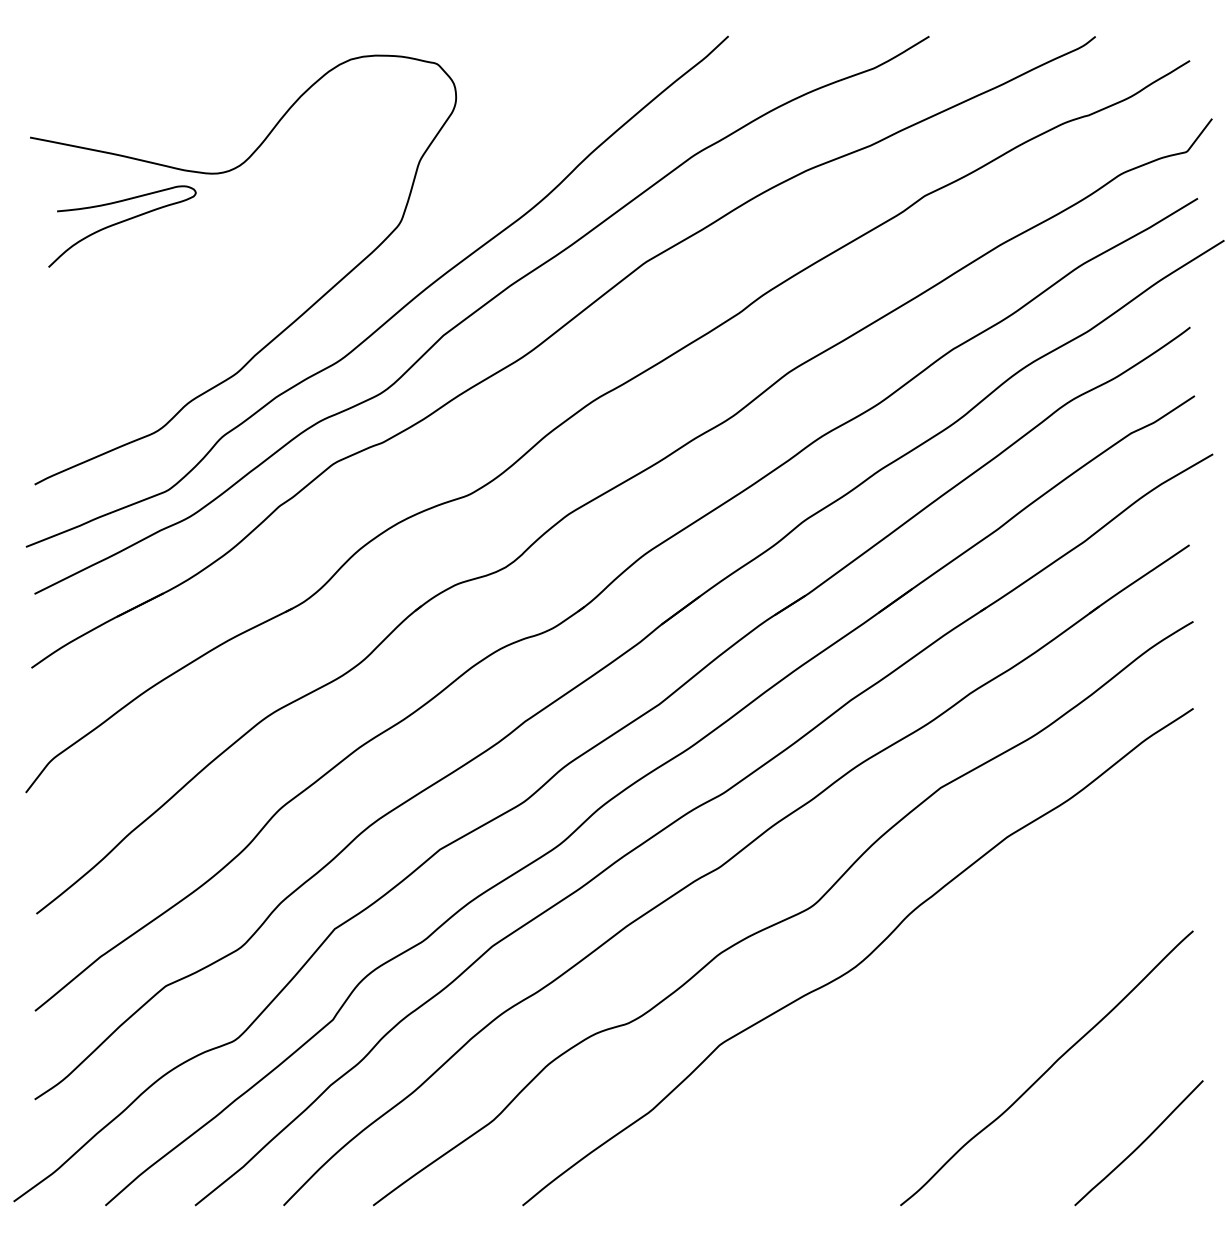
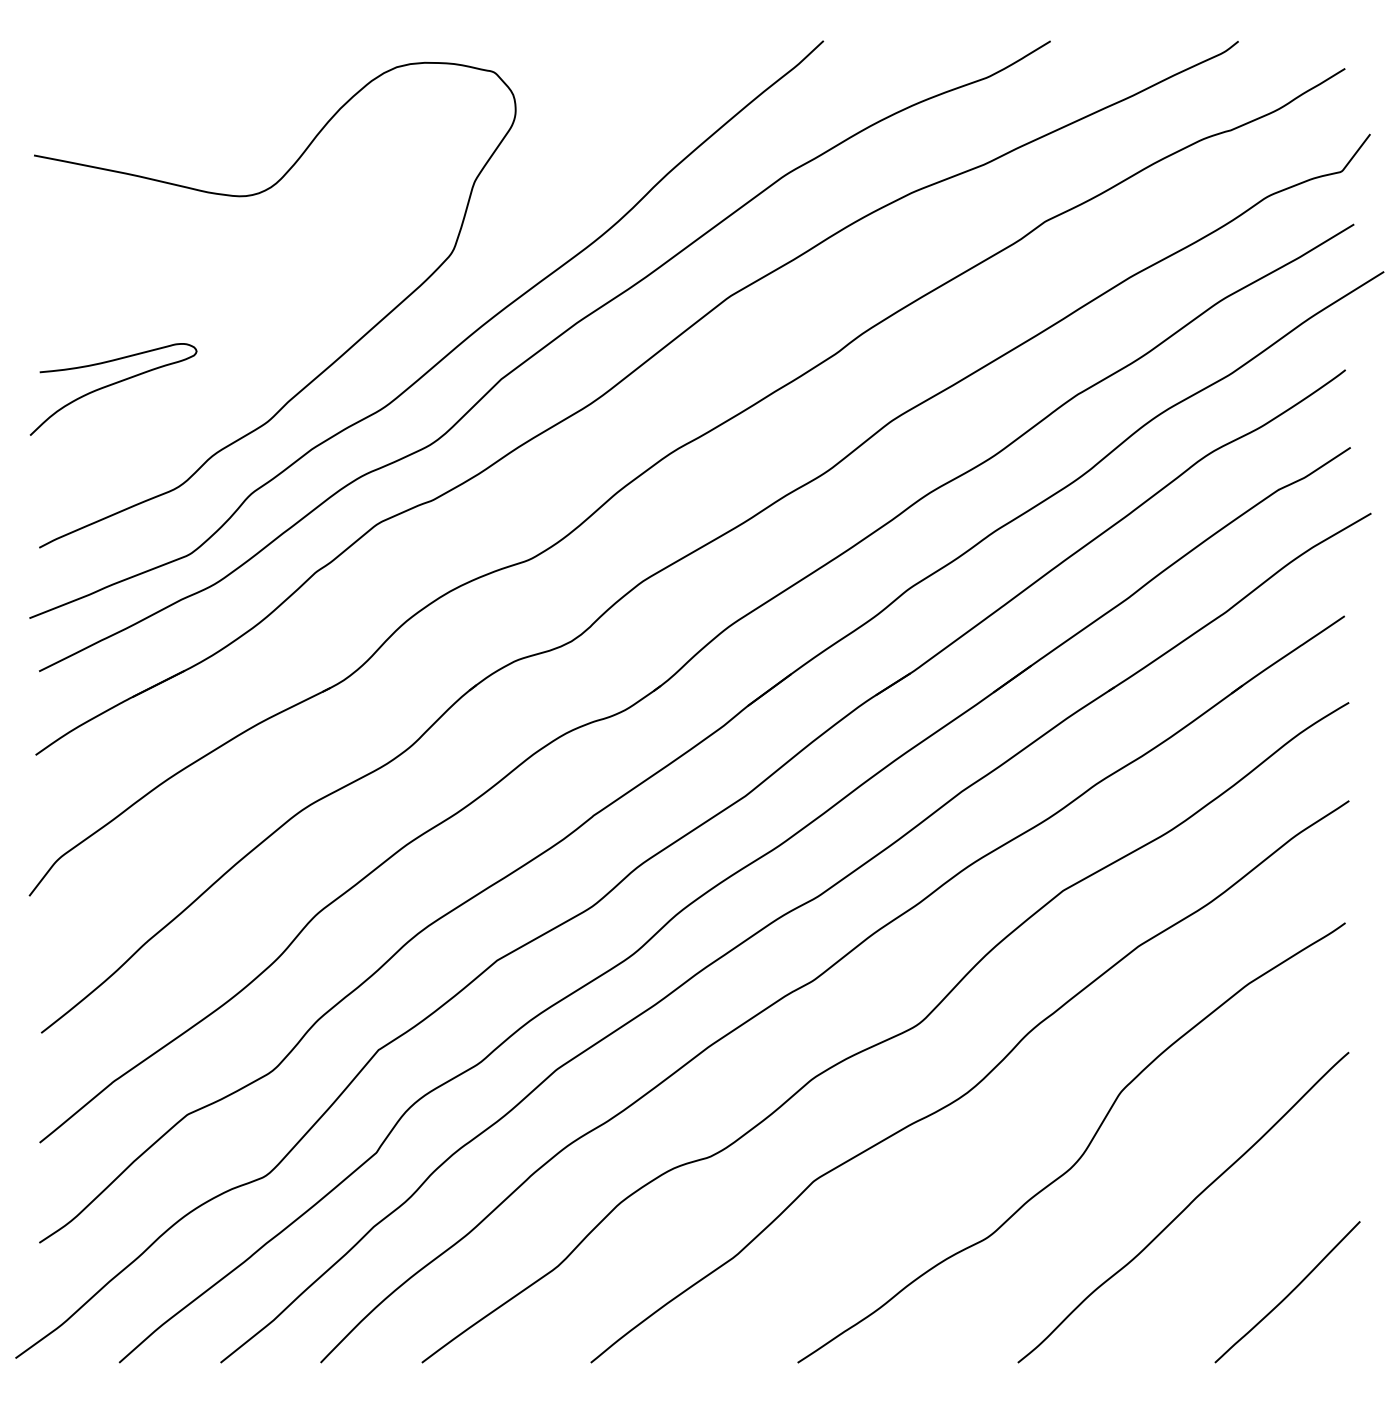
curve: (120, 223) -> (111, 385), moved
curve: (958, 1018) -> (1083, 1151), added

